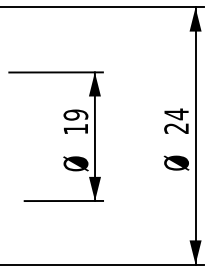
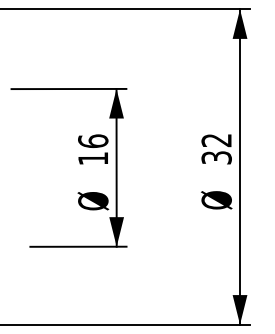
text: (76, 115) -> (93, 141), 19 -> 16
text: (176, 120) -> (216, 148), 24 -> 32

